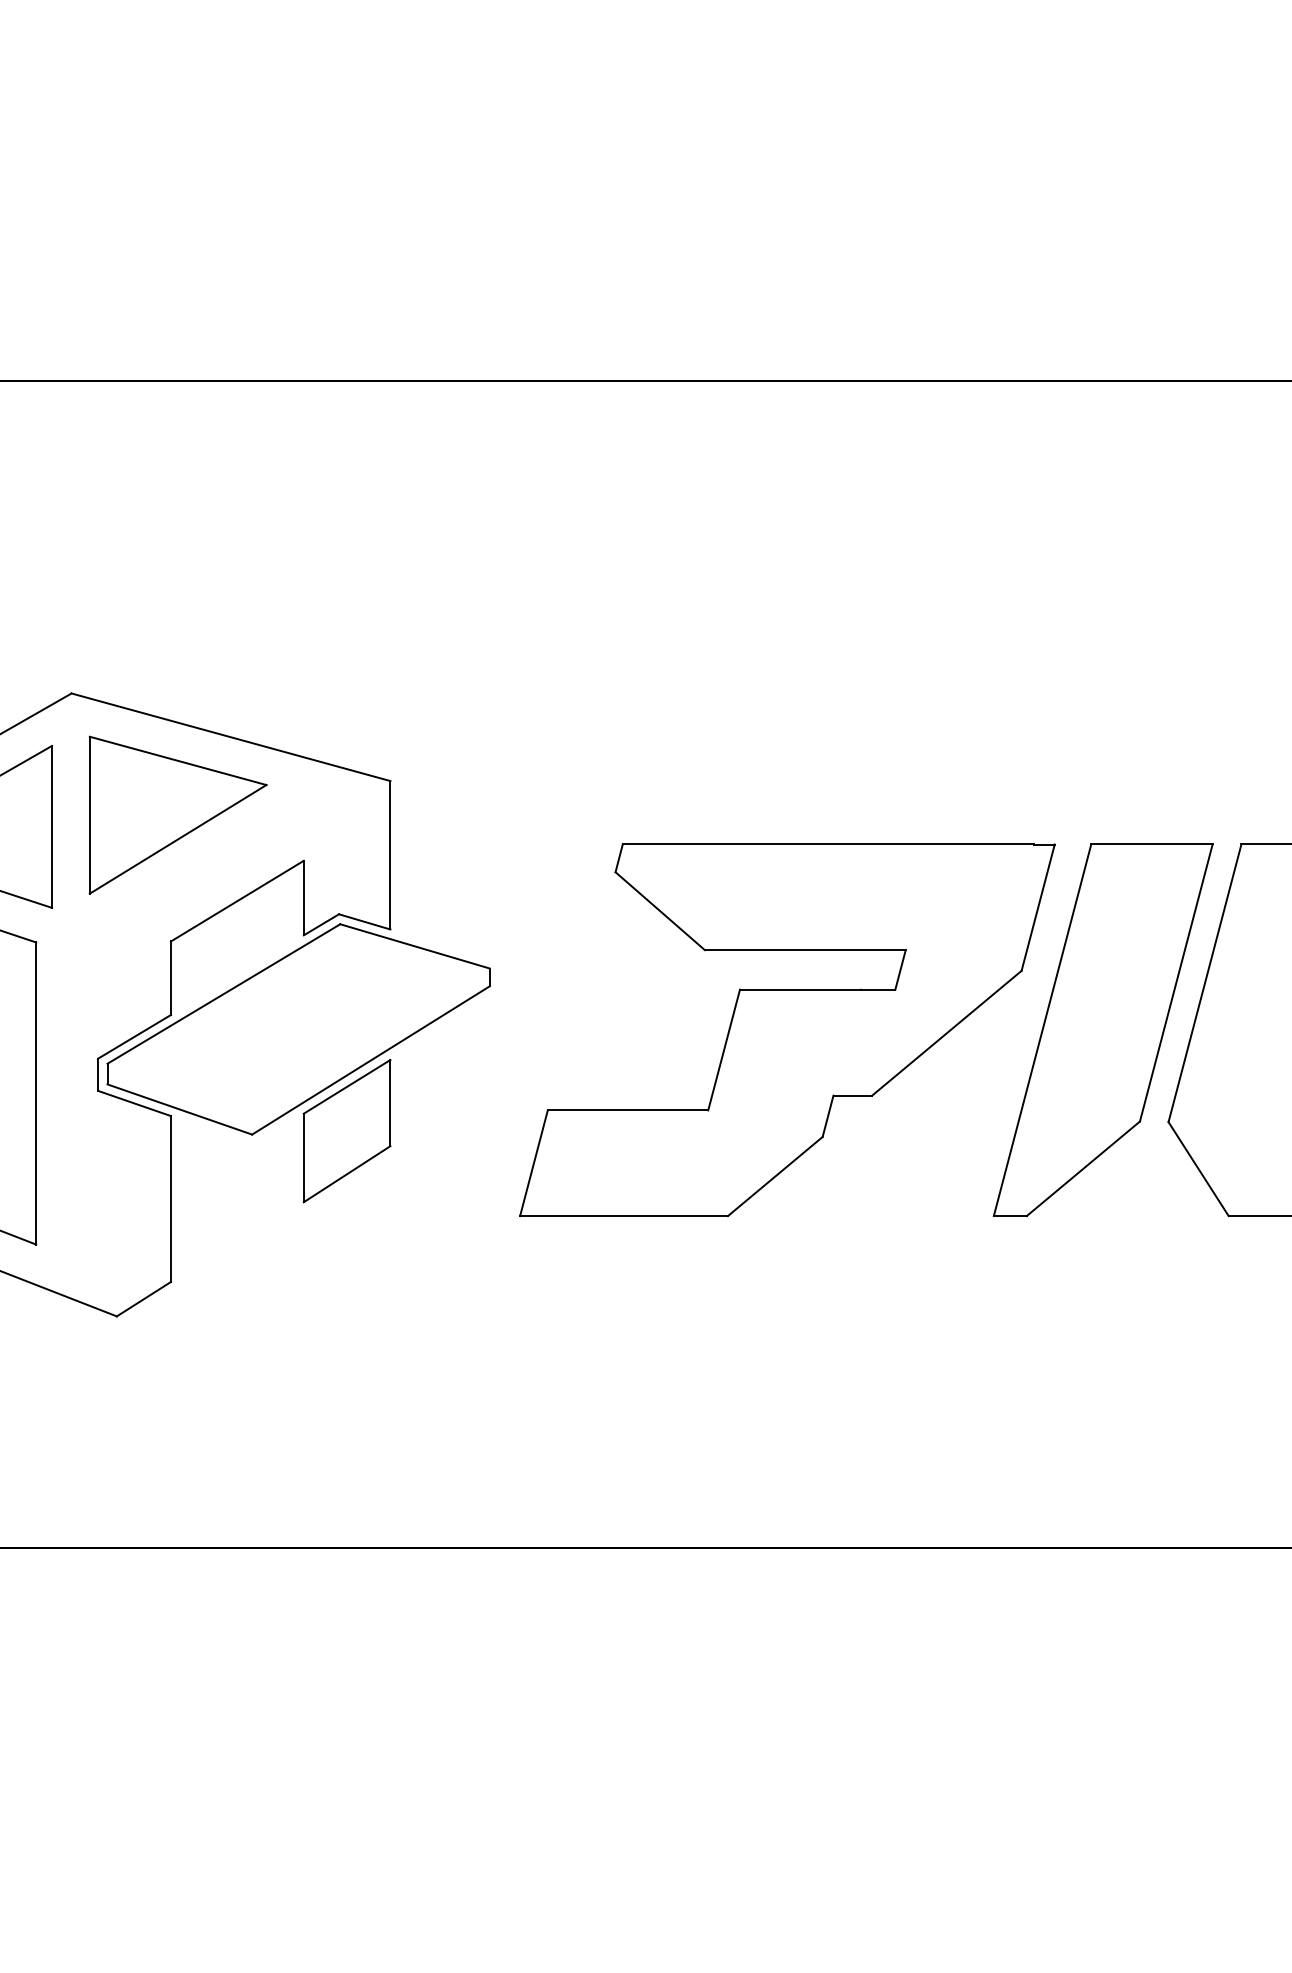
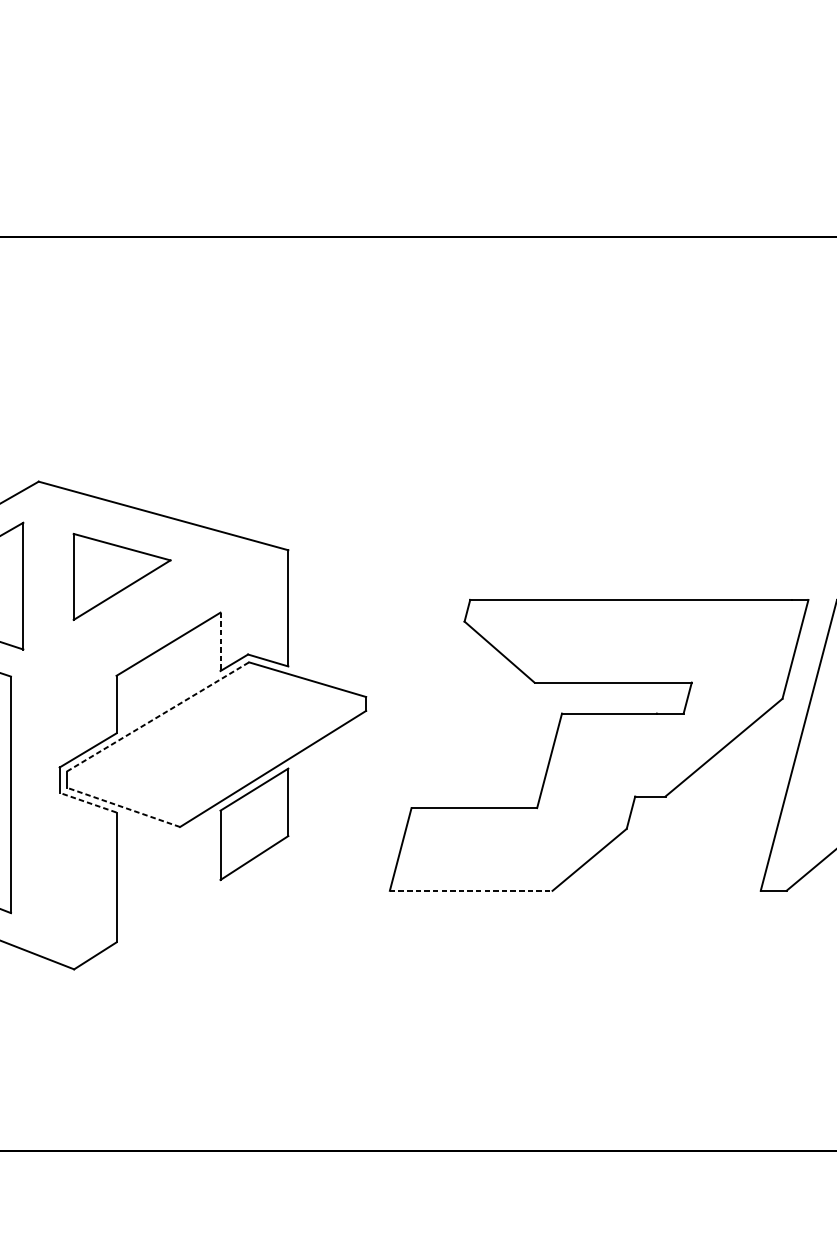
part: (177, 814) -> (121, 576), size x0.7
line: (303, 898) -> (220, 642), solid -> dashed
line: (223, 994) -> (157, 717), solid -> dashed
line: (134, 1103) -> (87, 802), solid -> dashed
line: (179, 1109) -> (123, 807), solid -> dashed
line: (624, 1216) -> (471, 891), solid -> dashed

